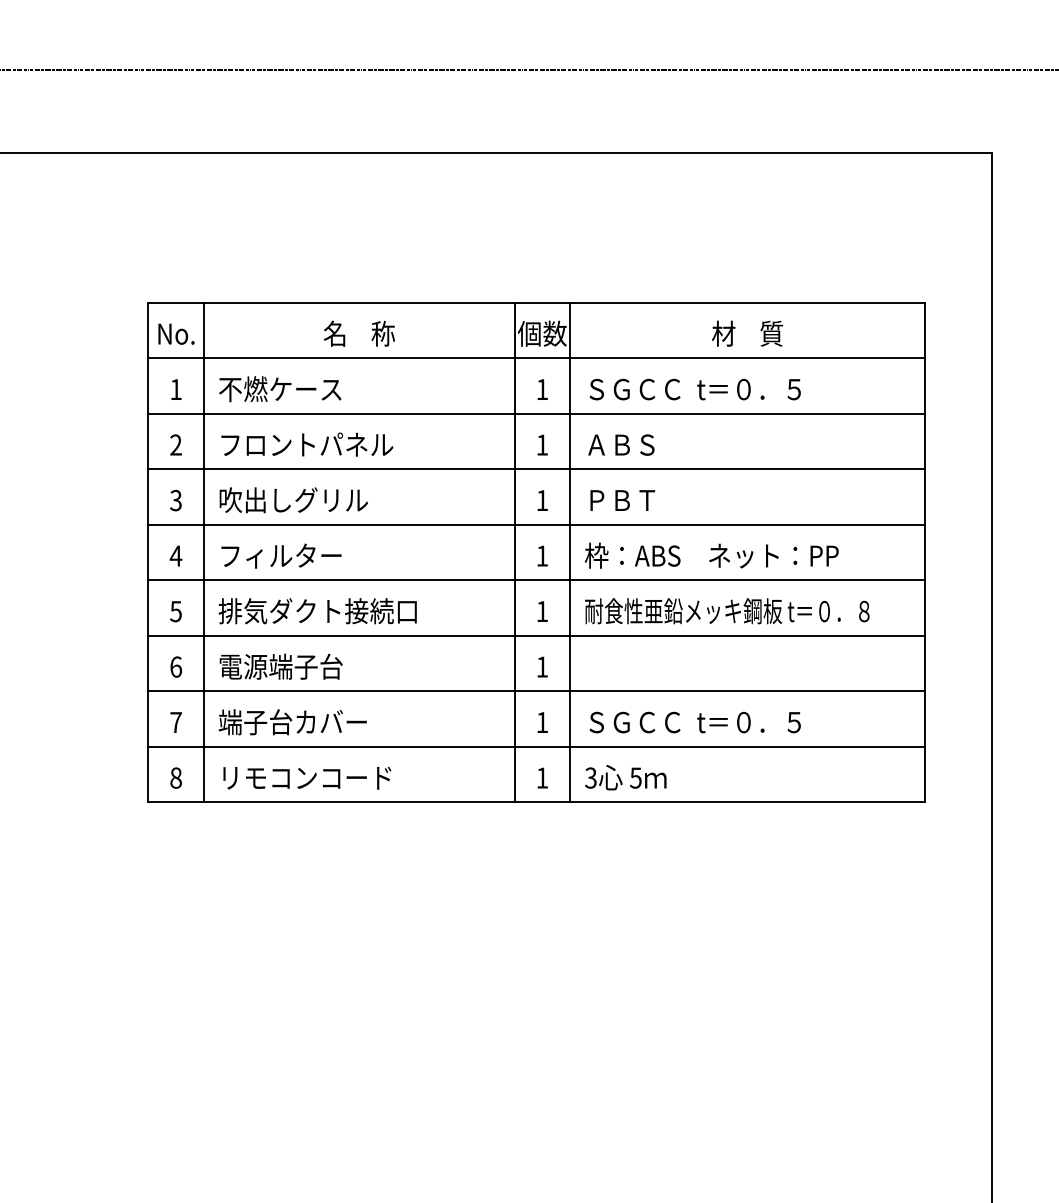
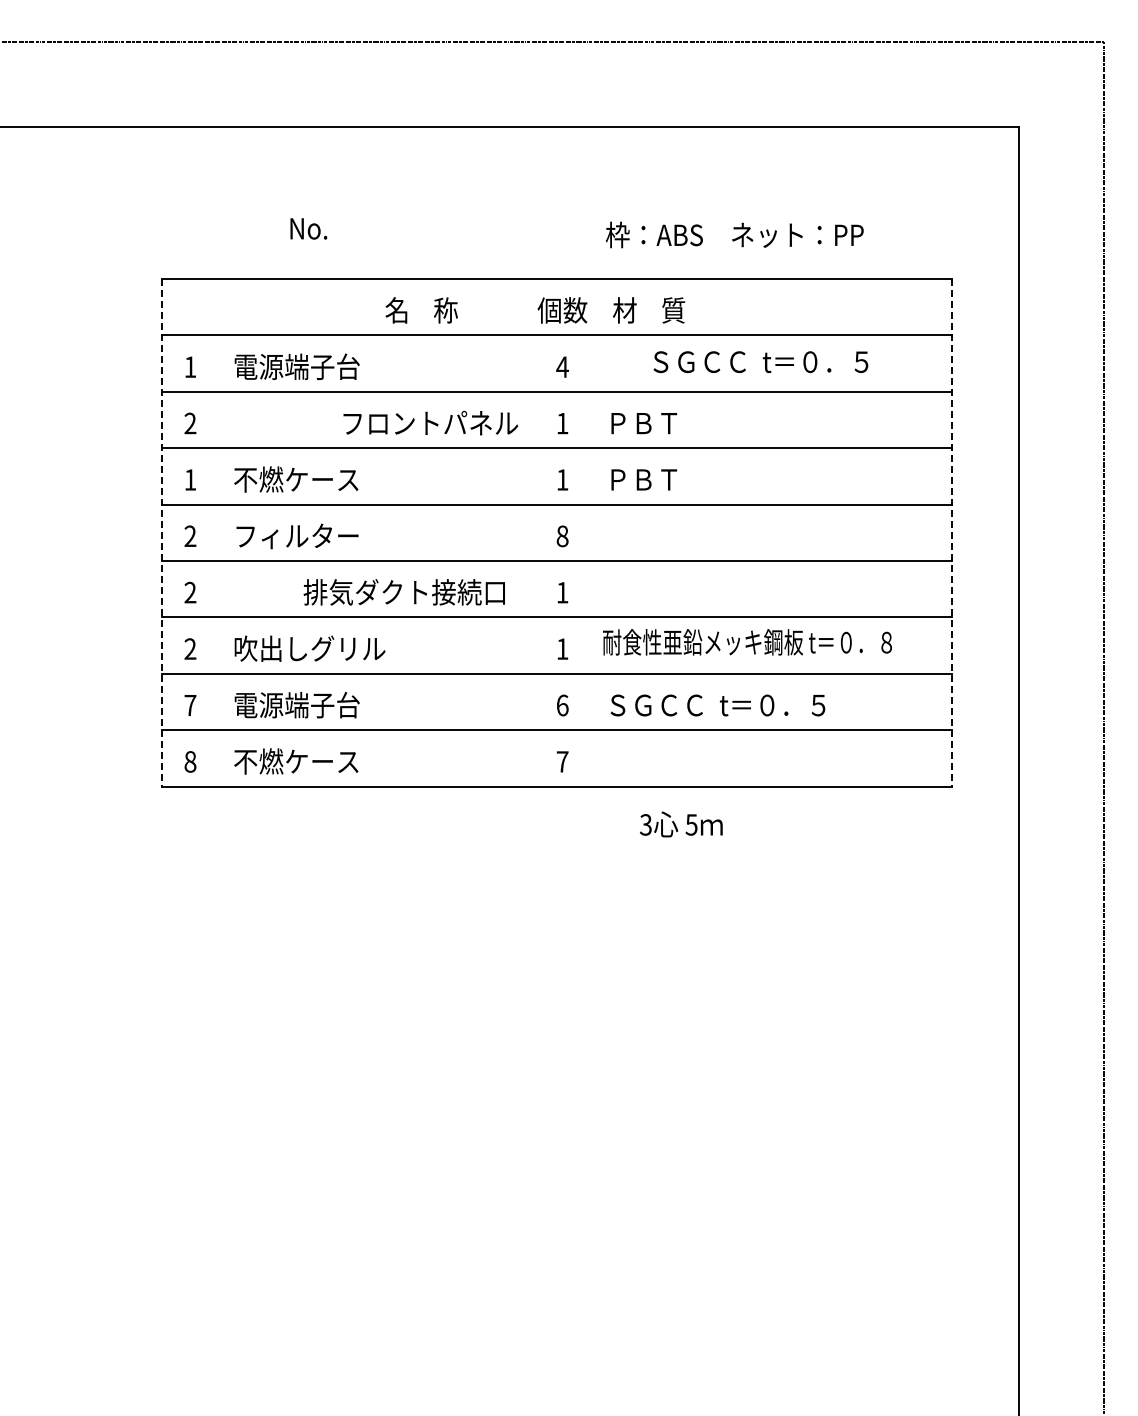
text: (176, 333) -> (308, 228), moved
text: (359, 333) -> (421, 310), moved
text: (747, 333) -> (649, 310), moved
text: (280, 388) -> (296, 366), 不燃ケース -> 電源端子台
text: (542, 388) -> (562, 366), 1 -> 4
text: (694, 389) -> (760, 362), moved
text: (307, 444) -> (430, 422), moved
text: (622, 445) -> (643, 423), ＡＢＳ -> ＰＢＴ
text: (176, 500) -> (190, 479), 3 -> 1
text: (293, 500) -> (309, 479), 吹出しグリル -> 不燃ケース
line: (148, 552) -> (162, 532), solid -> dashed
line: (203, 552) -> (218, 532), removed
line: (514, 552) -> (534, 532), removed
line: (569, 552) -> (590, 532), removed
line: (925, 552) -> (951, 532), solid -> dashed
text: (176, 555) -> (190, 535), 4 -> 2
text: (711, 555) -> (734, 234), moved
text: (542, 556) -> (562, 536), 1 -> 8
text: (176, 611) -> (190, 592), 5 -> 2
text: (316, 611) -> (403, 592), moved
text: (727, 611) -> (747, 642), moved
text: (176, 666) -> (190, 648), 6 -> 2
text: (293, 666) -> (309, 648), 電源端子台 -> 吹出しグリル
text: (292, 722) -> (308, 705), 端子台カバー -> 電源端子台
text: (542, 722) -> (562, 705), 1 -> 6
text: (305, 777) -> (321, 761), リモコンコード -> 不燃ケース
text: (542, 777) -> (562, 761), 1 -> 7
text: (625, 777) -> (681, 824), moved

